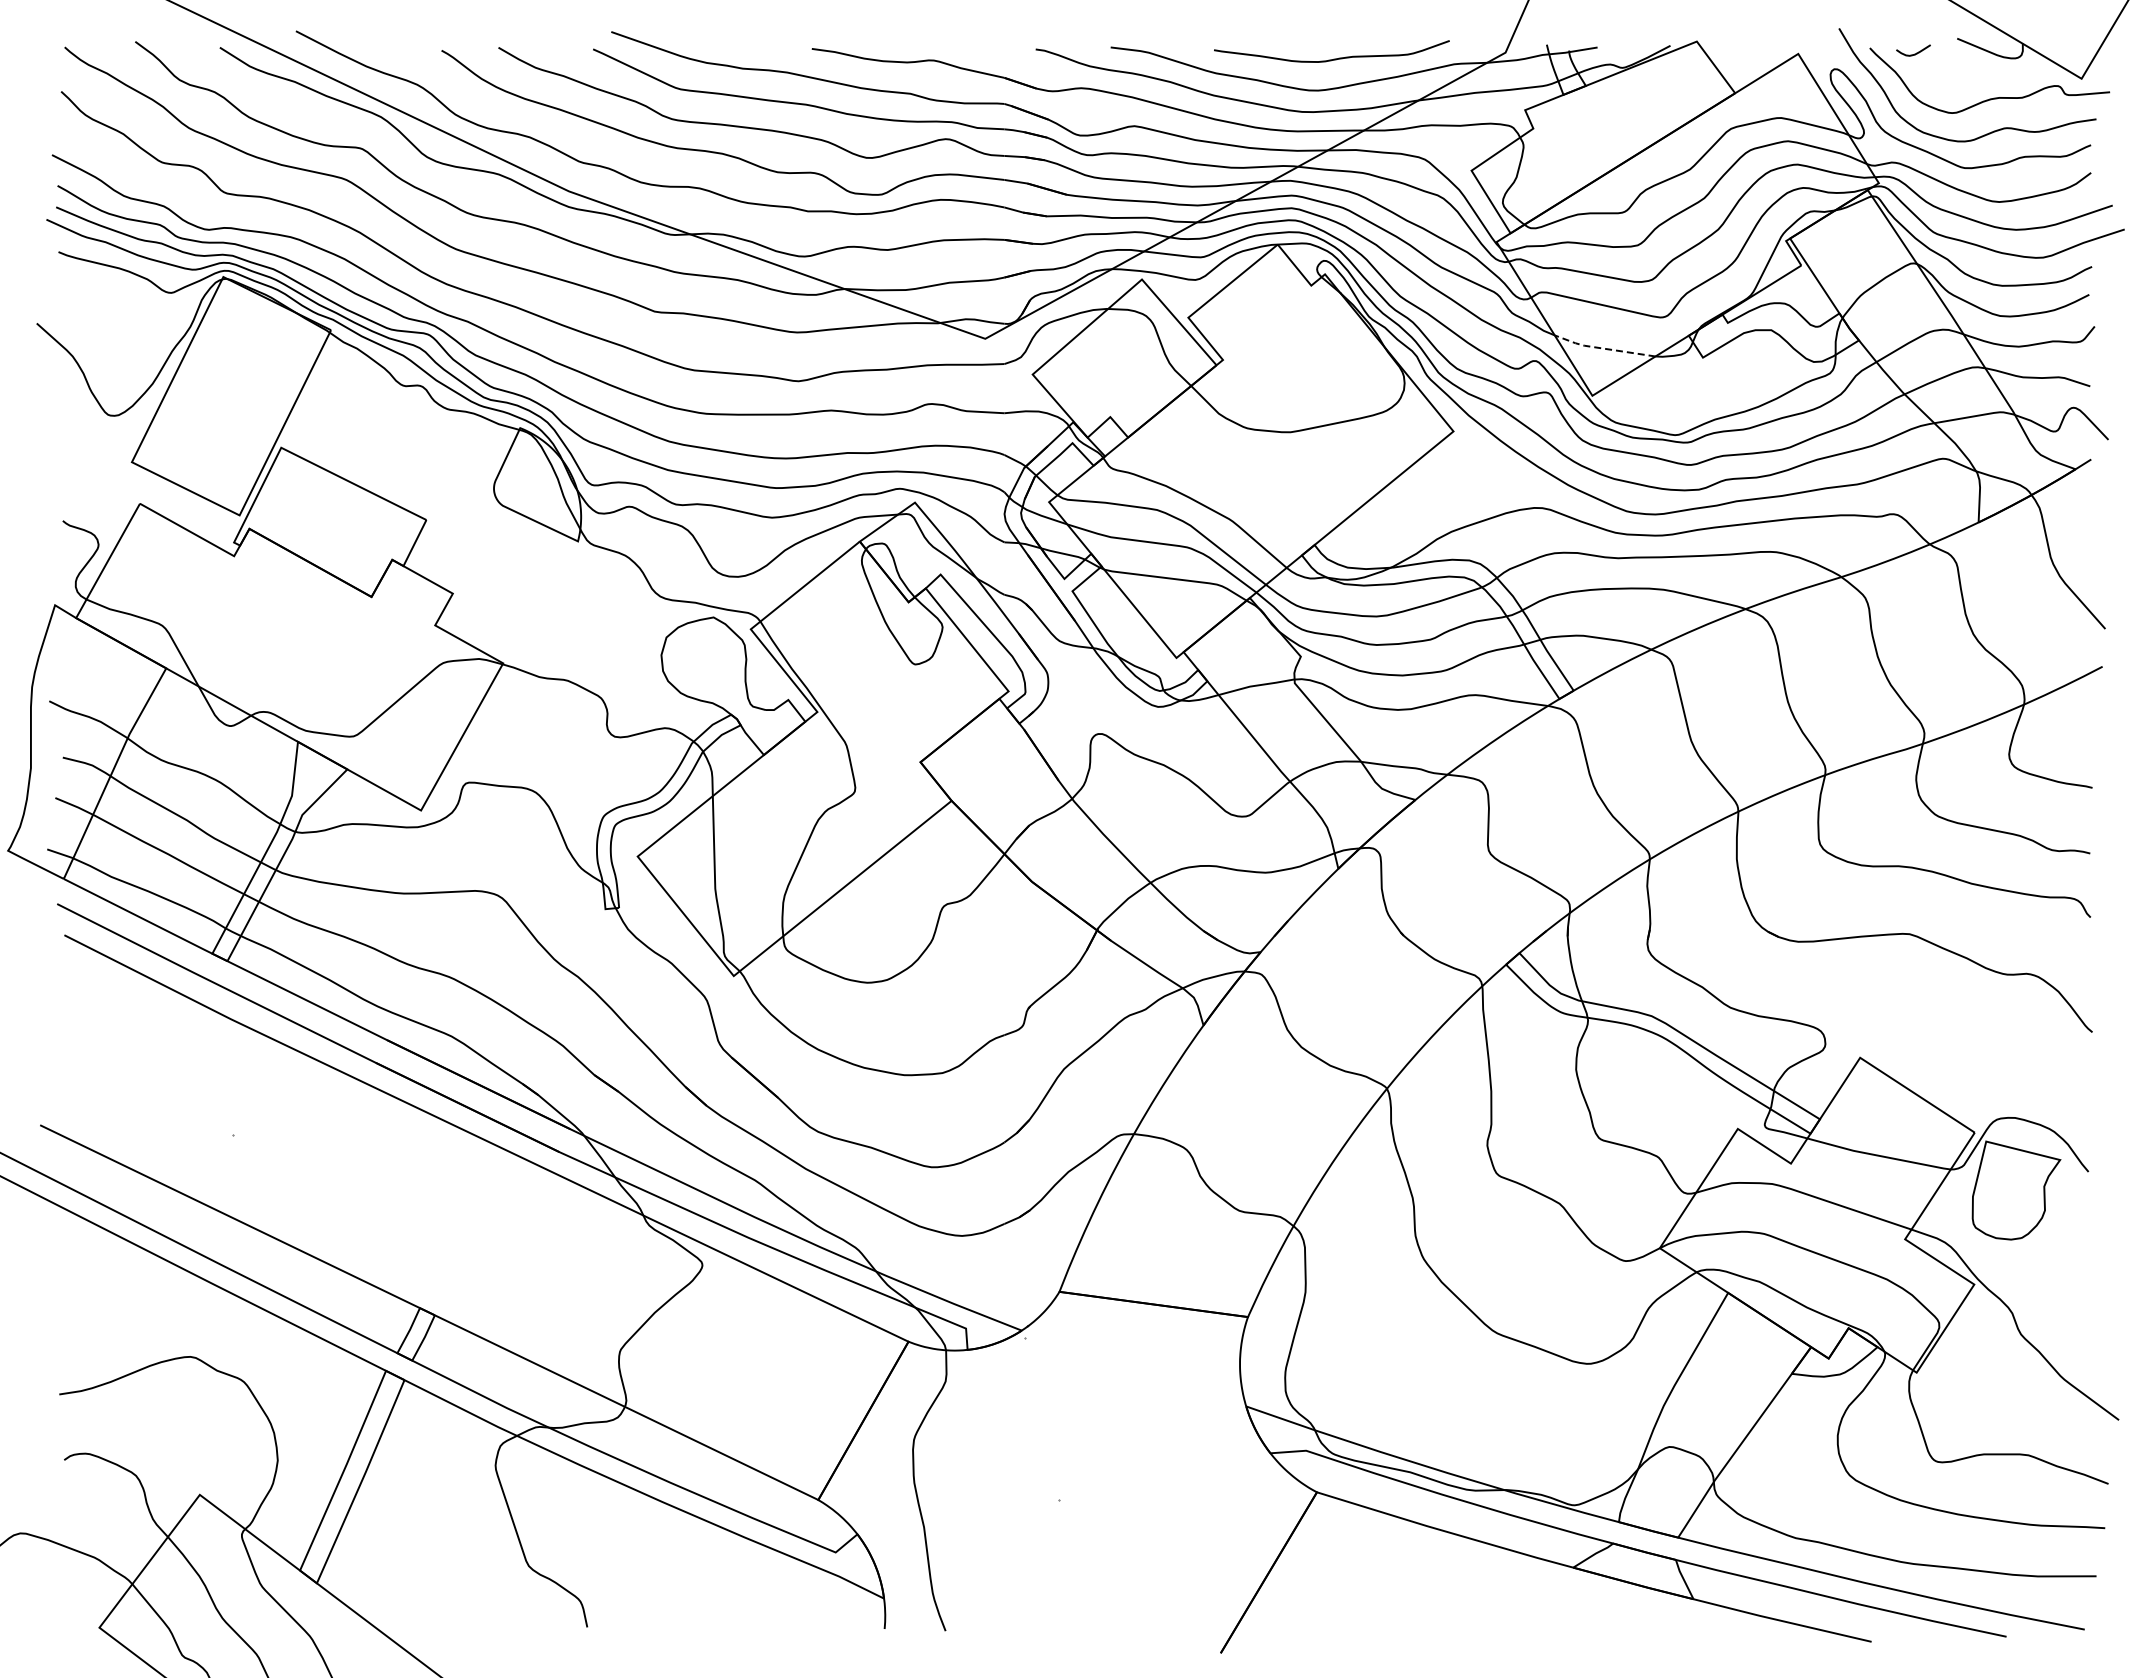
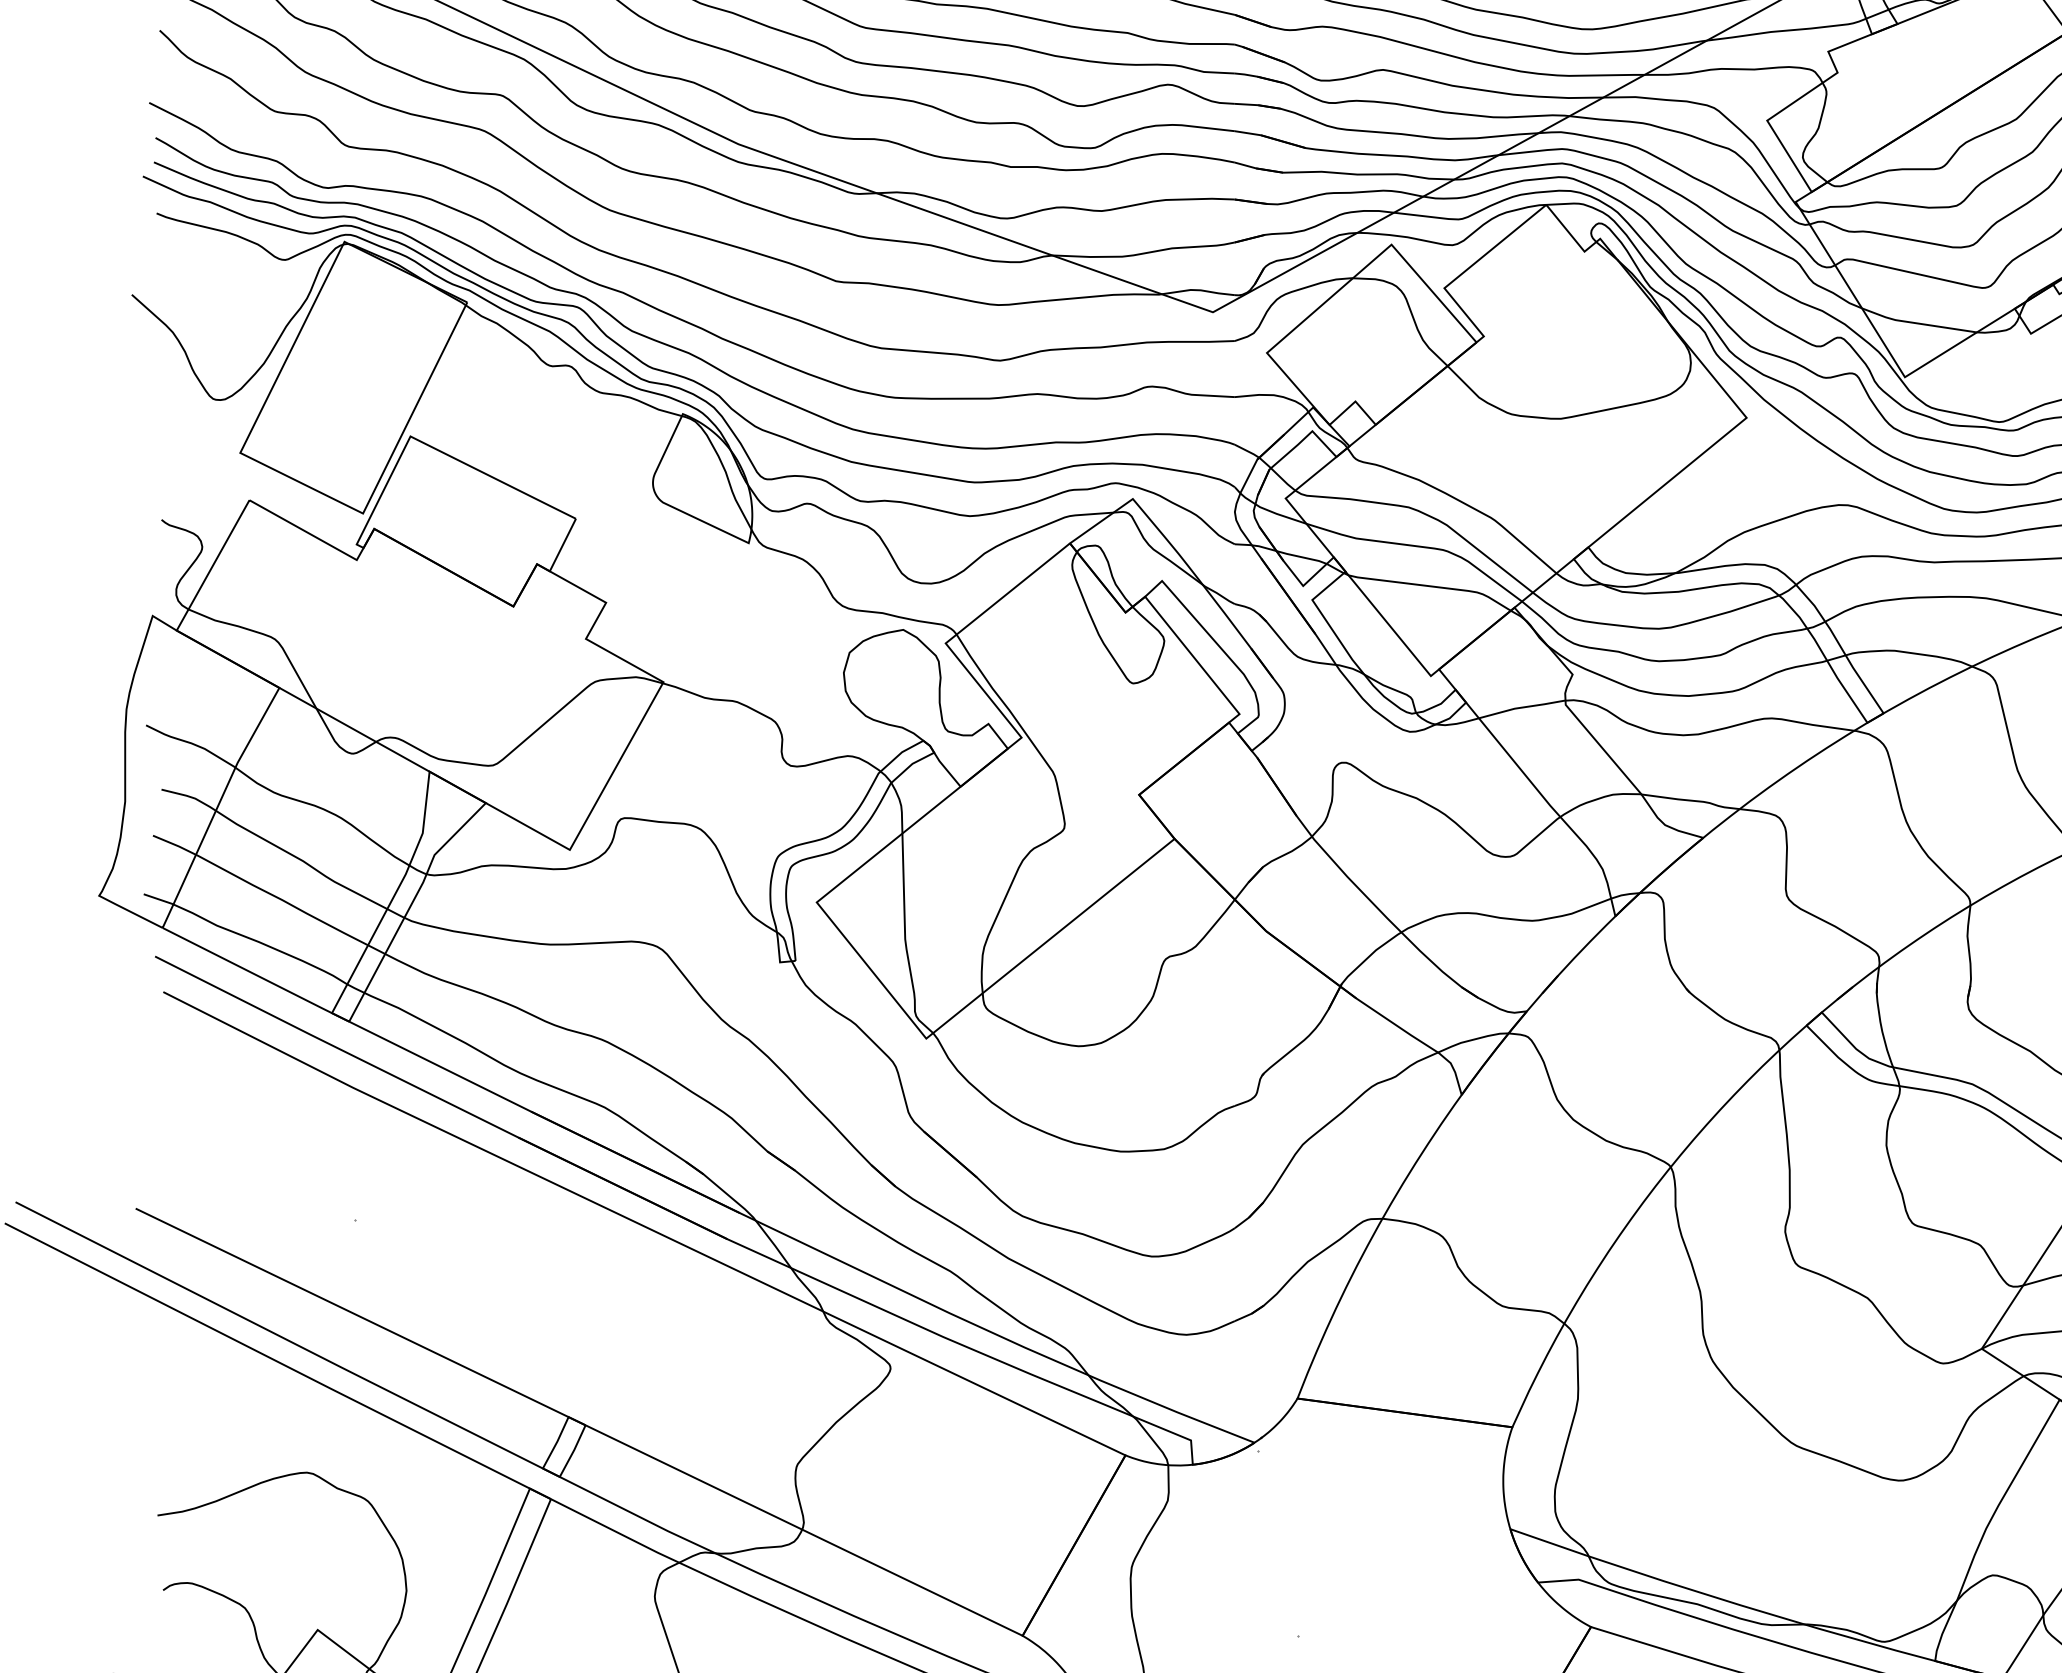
line: (1602, 348) -> (1916, 323), dashed -> solid

